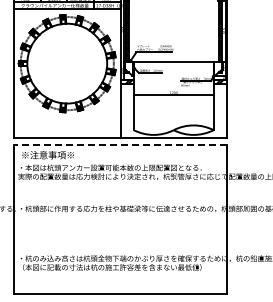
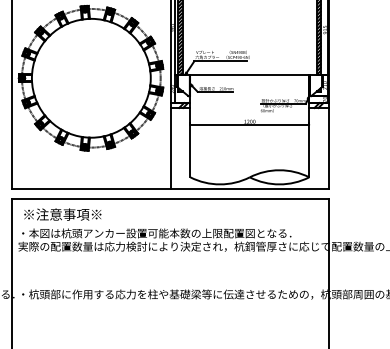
line: (119, 144) -> (169, 198), dashed -> solid

